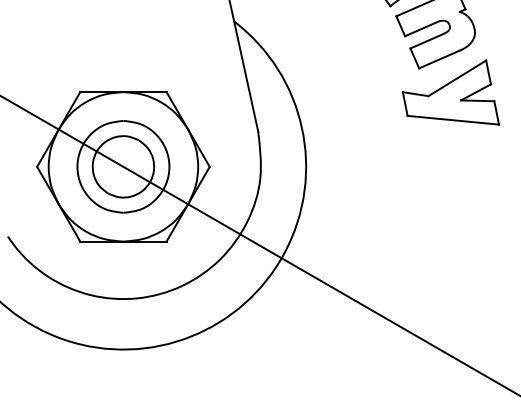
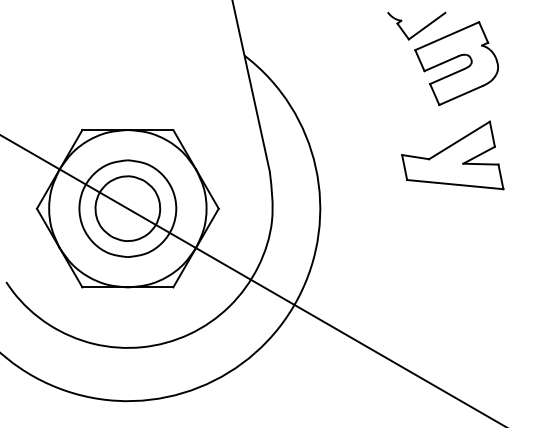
part: (450, 92) -> (452, 155), moved

